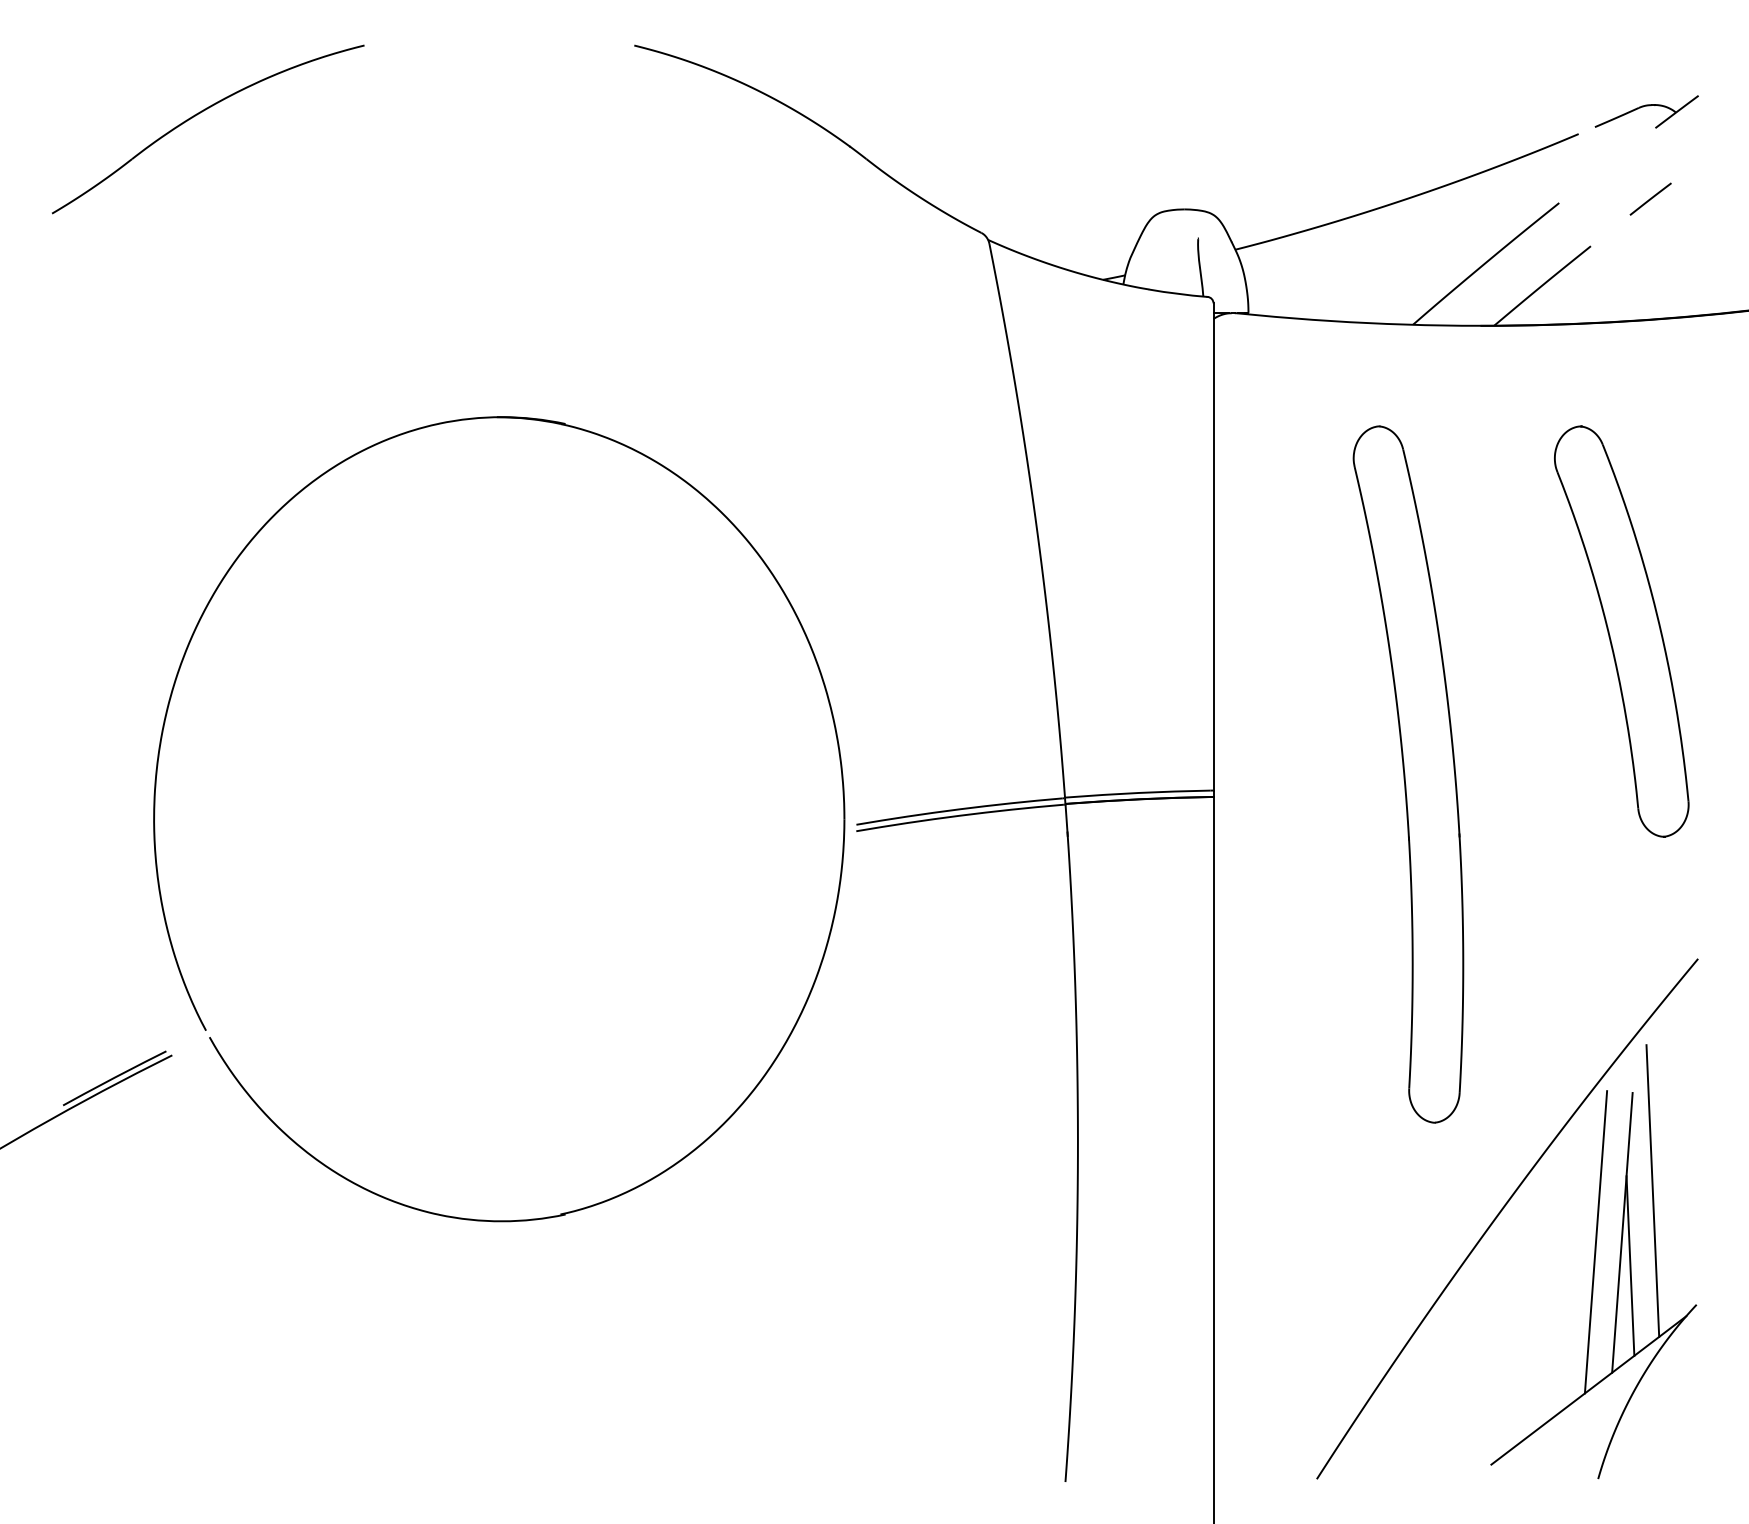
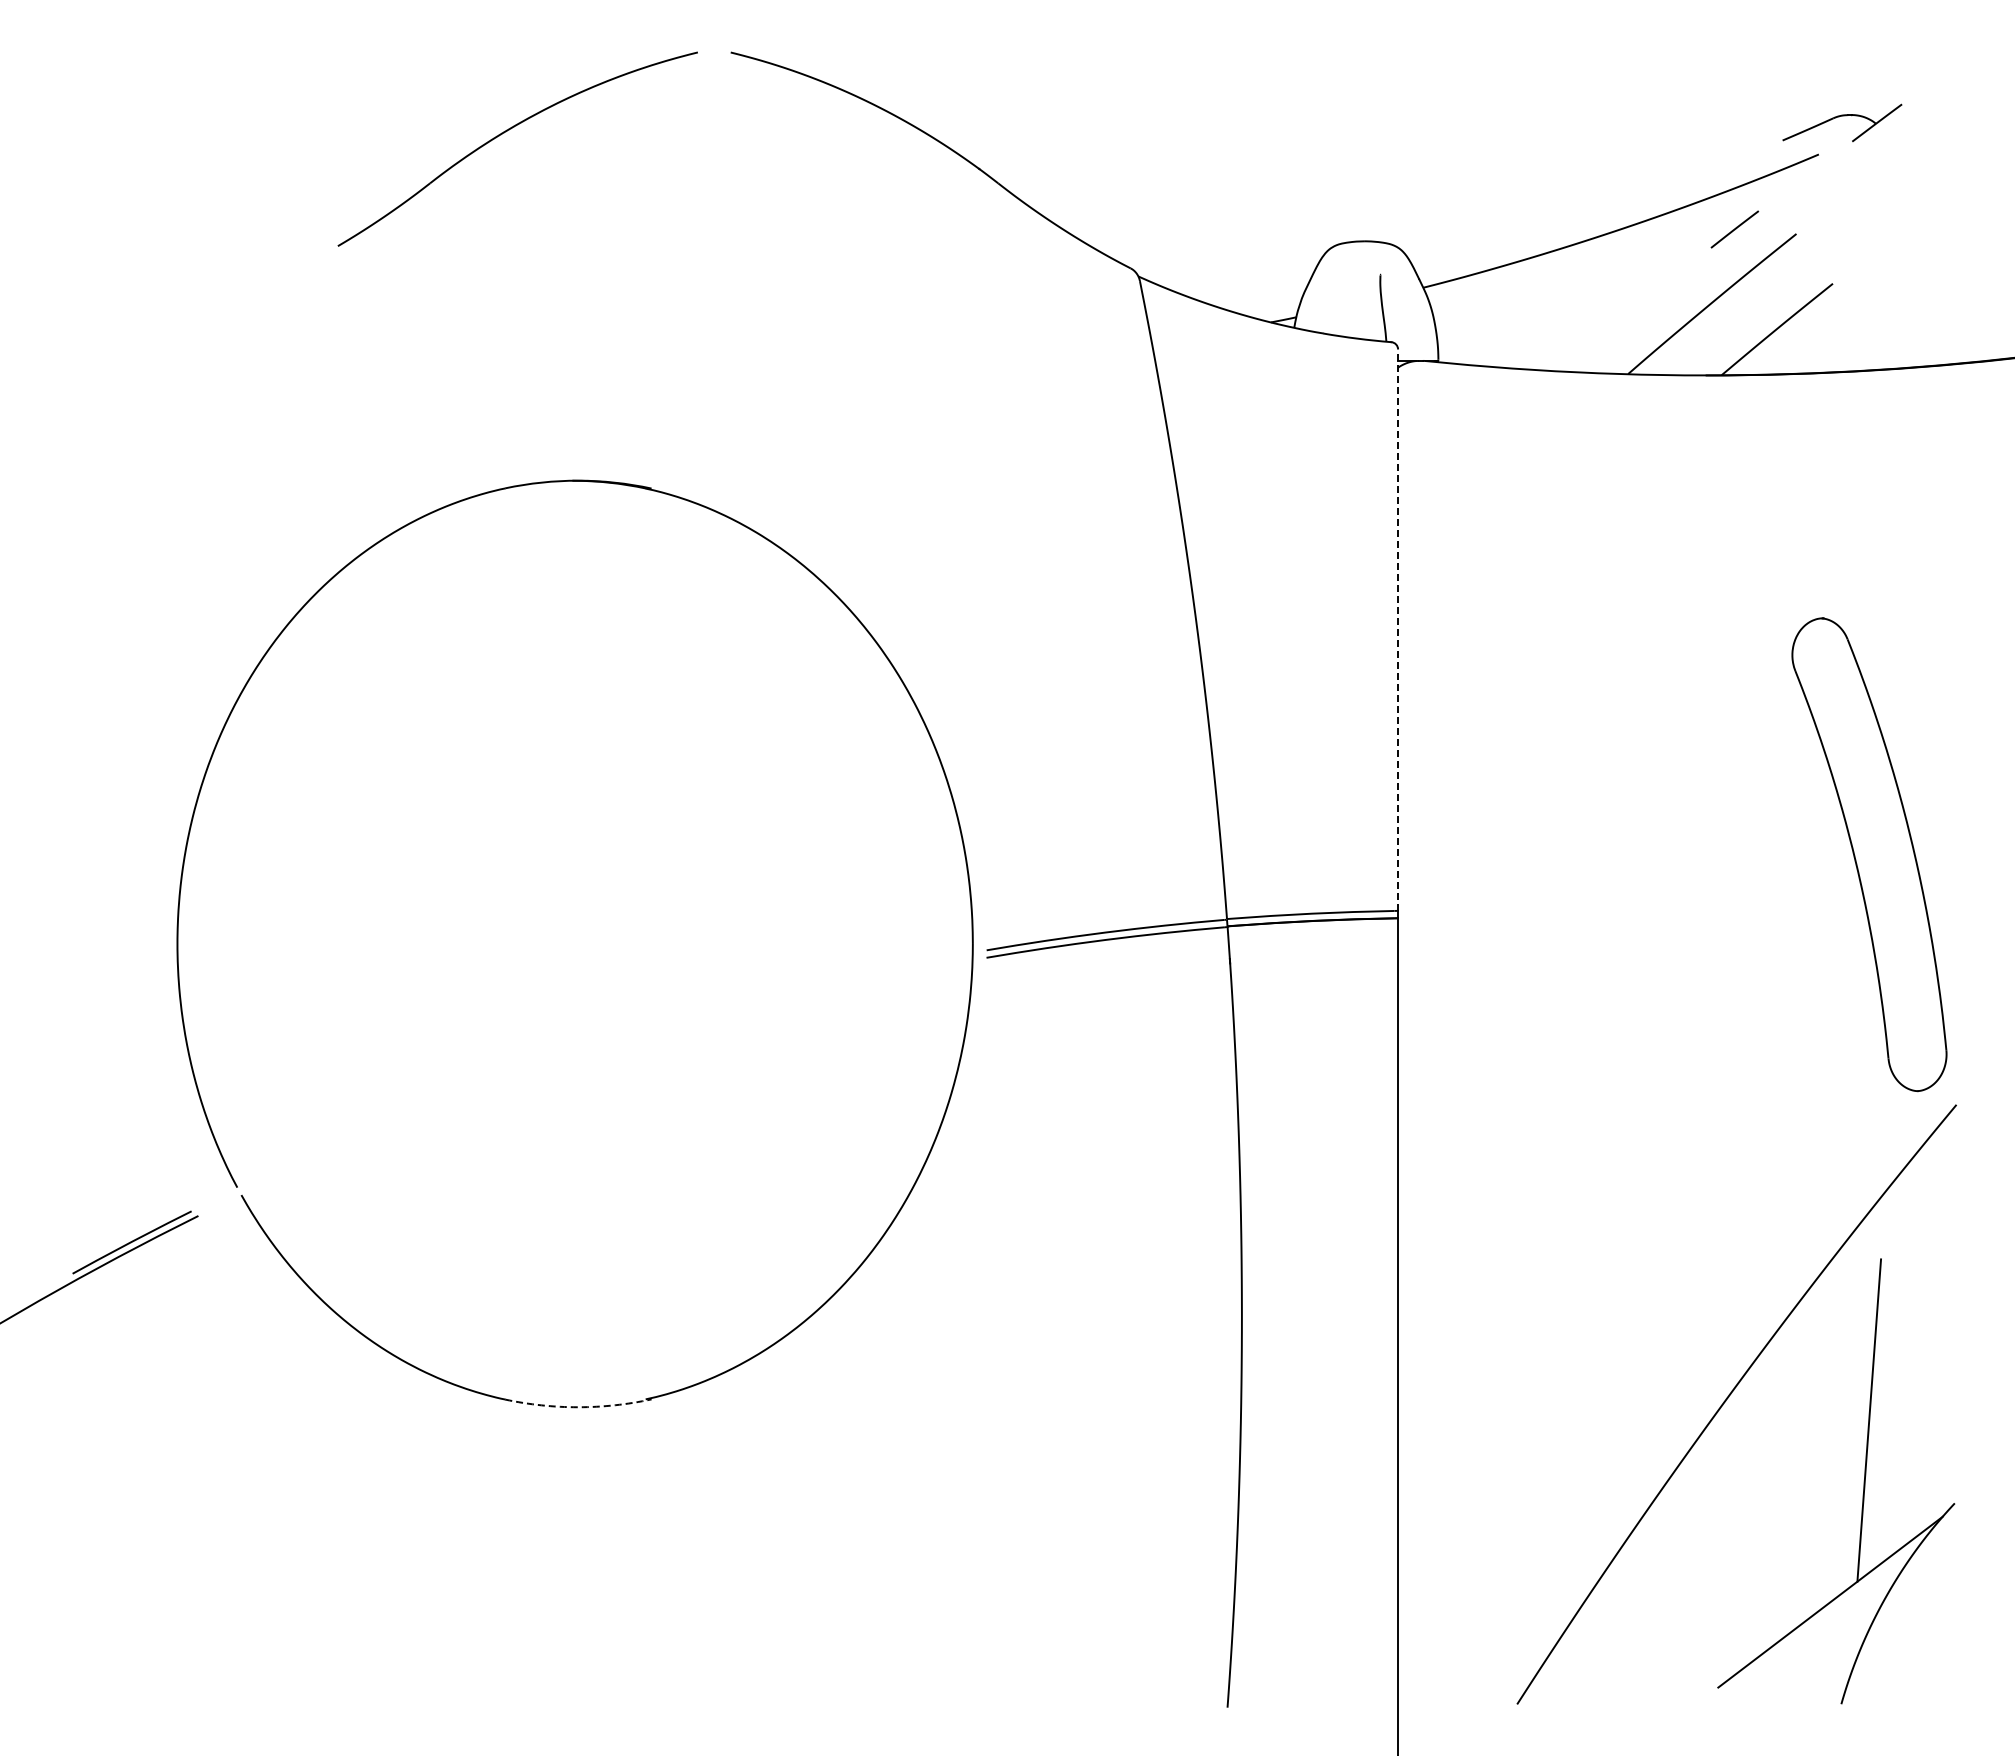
part: (1646, 111) -> (1842, 122), moved
part: (201, 113) -> (509, 130), moved
line: (1650, 199) -> (1734, 229), moved
line: (1213, 547) -> (1398, 630), solid -> dashed
part: (1621, 631) -> (1869, 854), moved
part: (1408, 774) -> (1622, 892), removed
line: (1653, 1191) -> (1904, 1372), removed
arc: (502, 1221) -> (578, 1407), solid -> dashed
line: (1595, 1242) -> (1838, 1431), removed
line: (1630, 1265) -> (1878, 1458), removed

